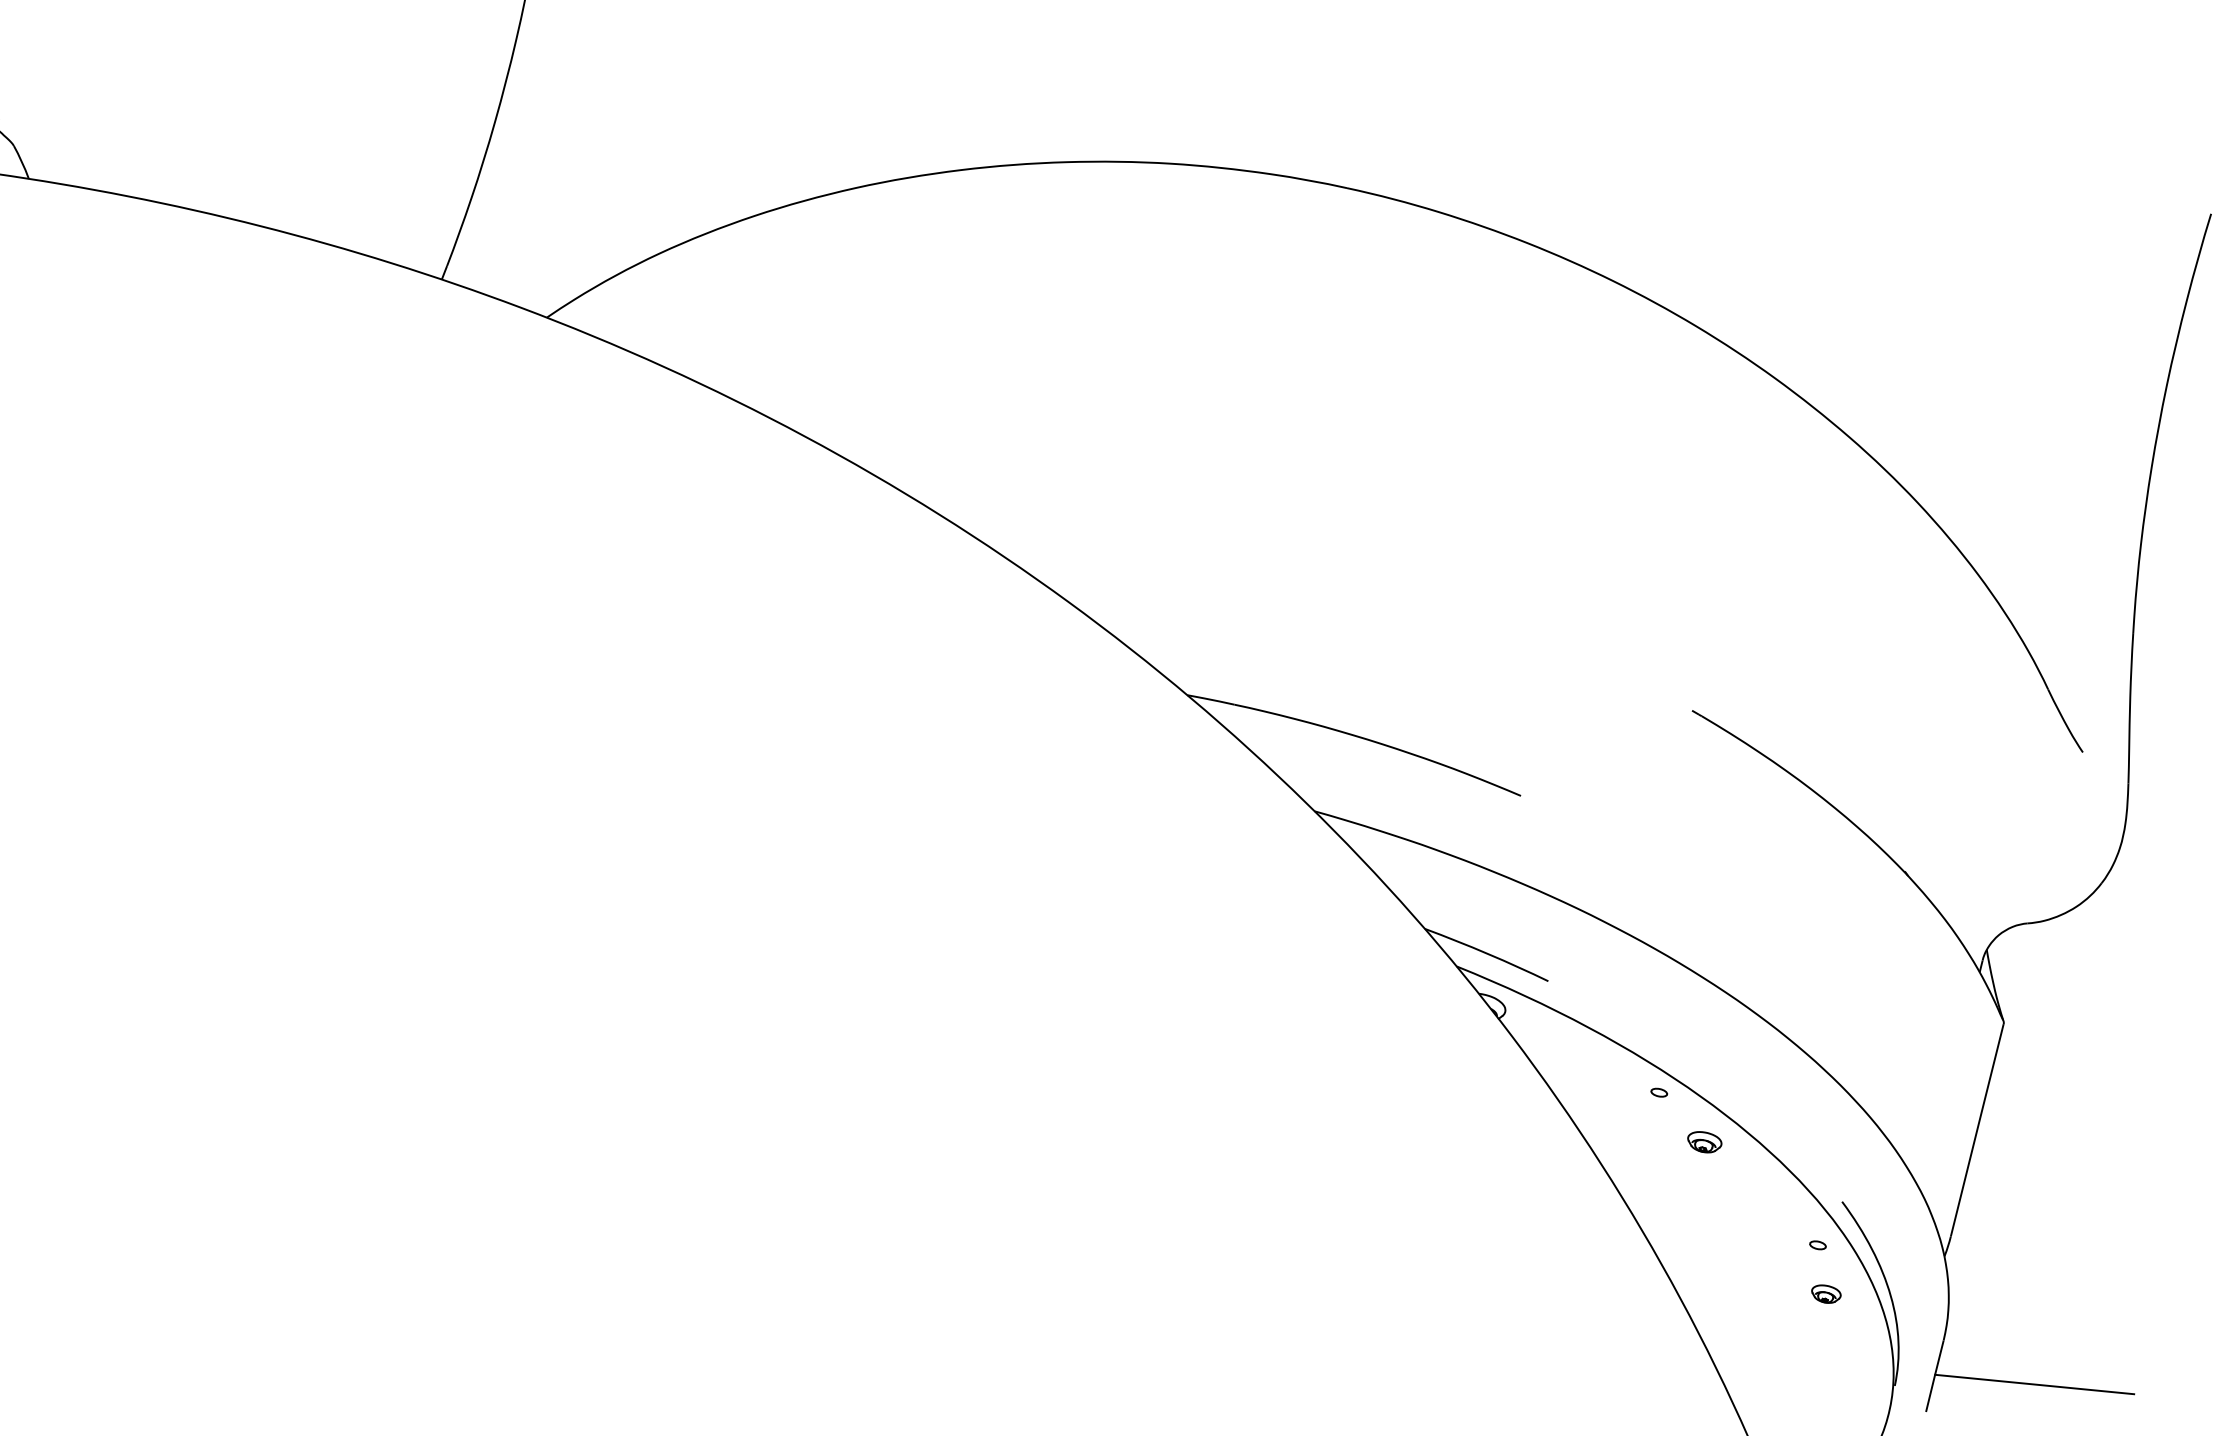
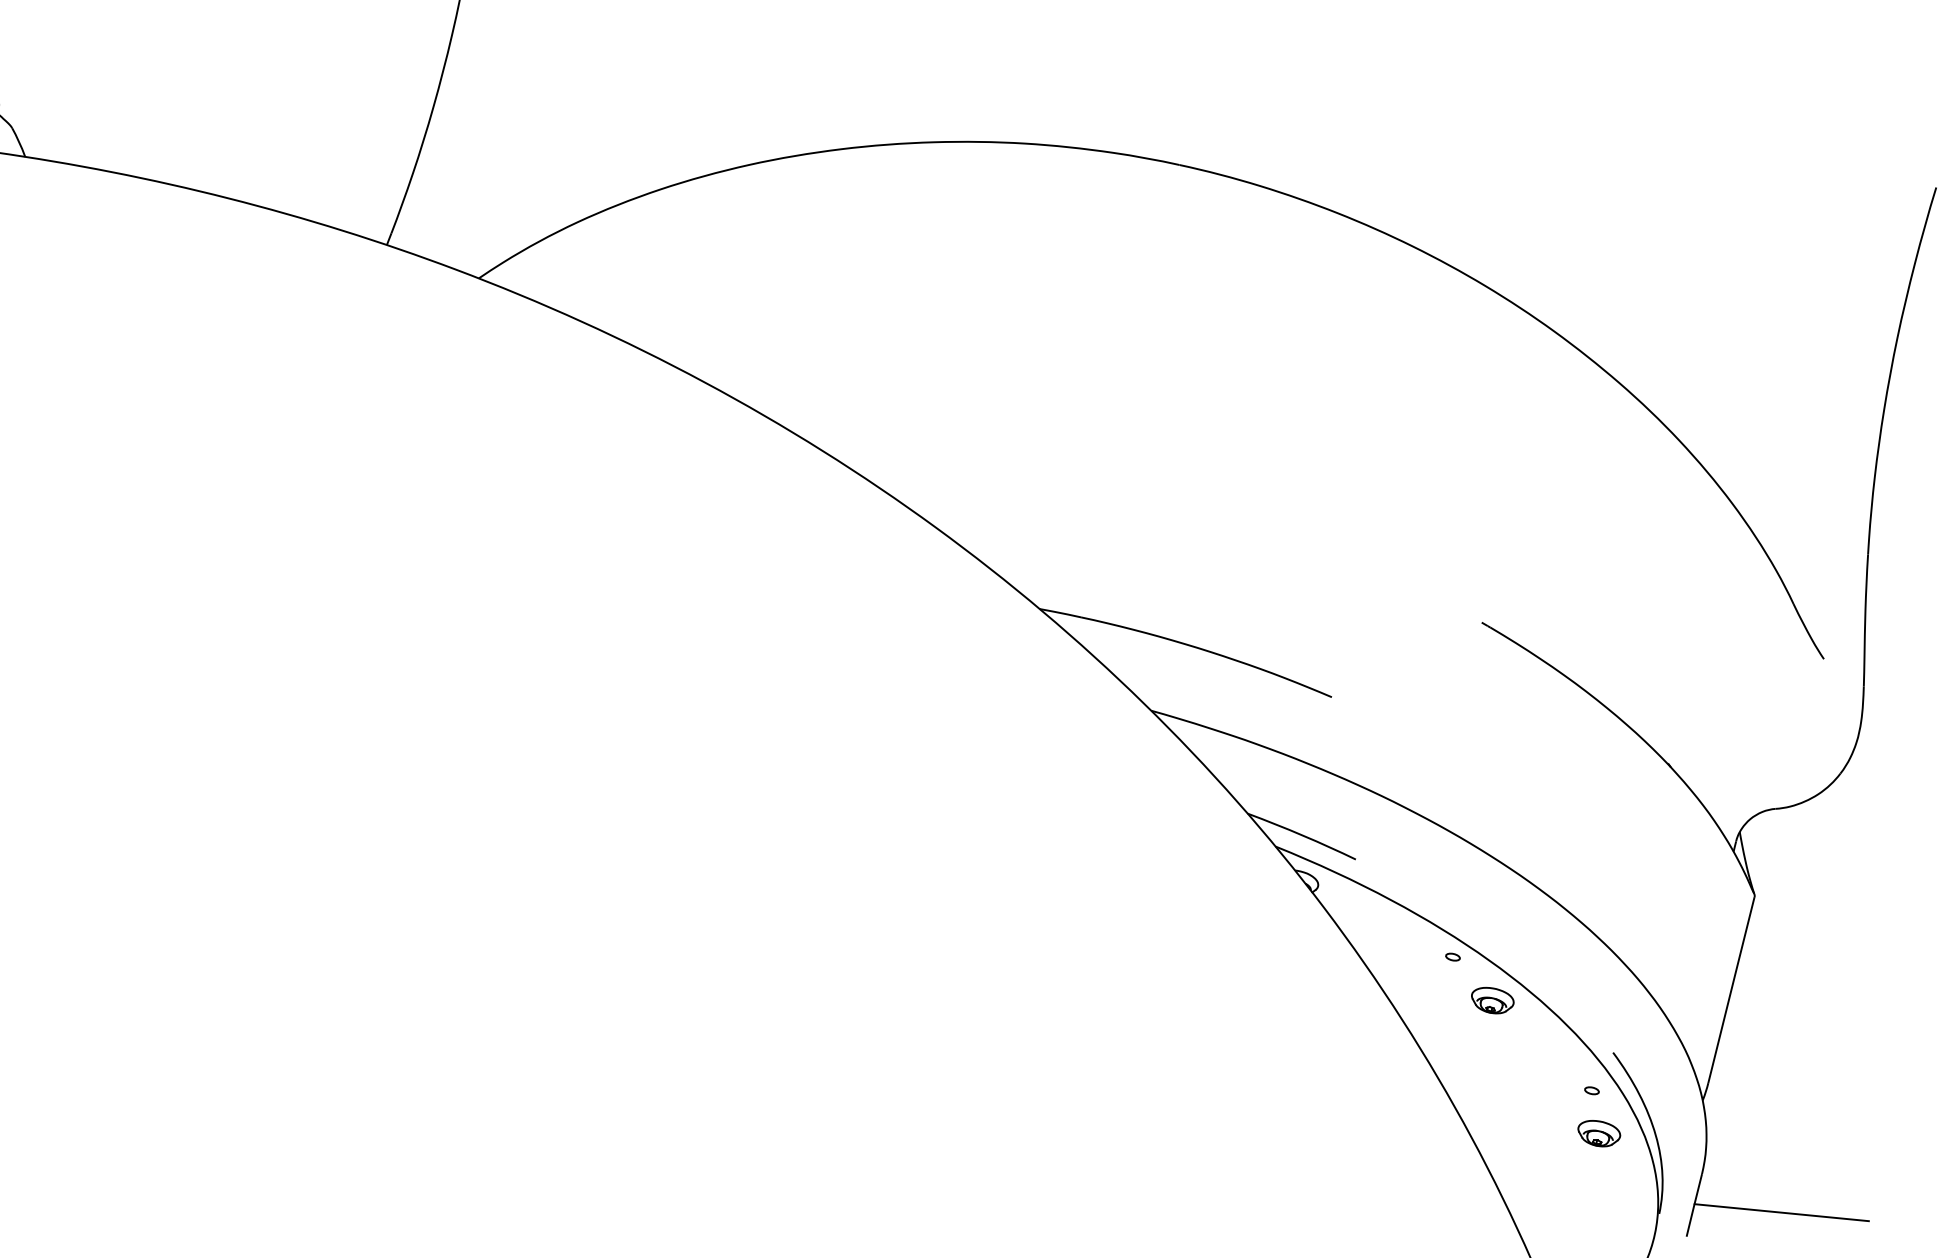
part: (1704, 1141) -> (1492, 999), size x1.43
part: (1826, 1293) -> (1599, 1132), size x1.67

